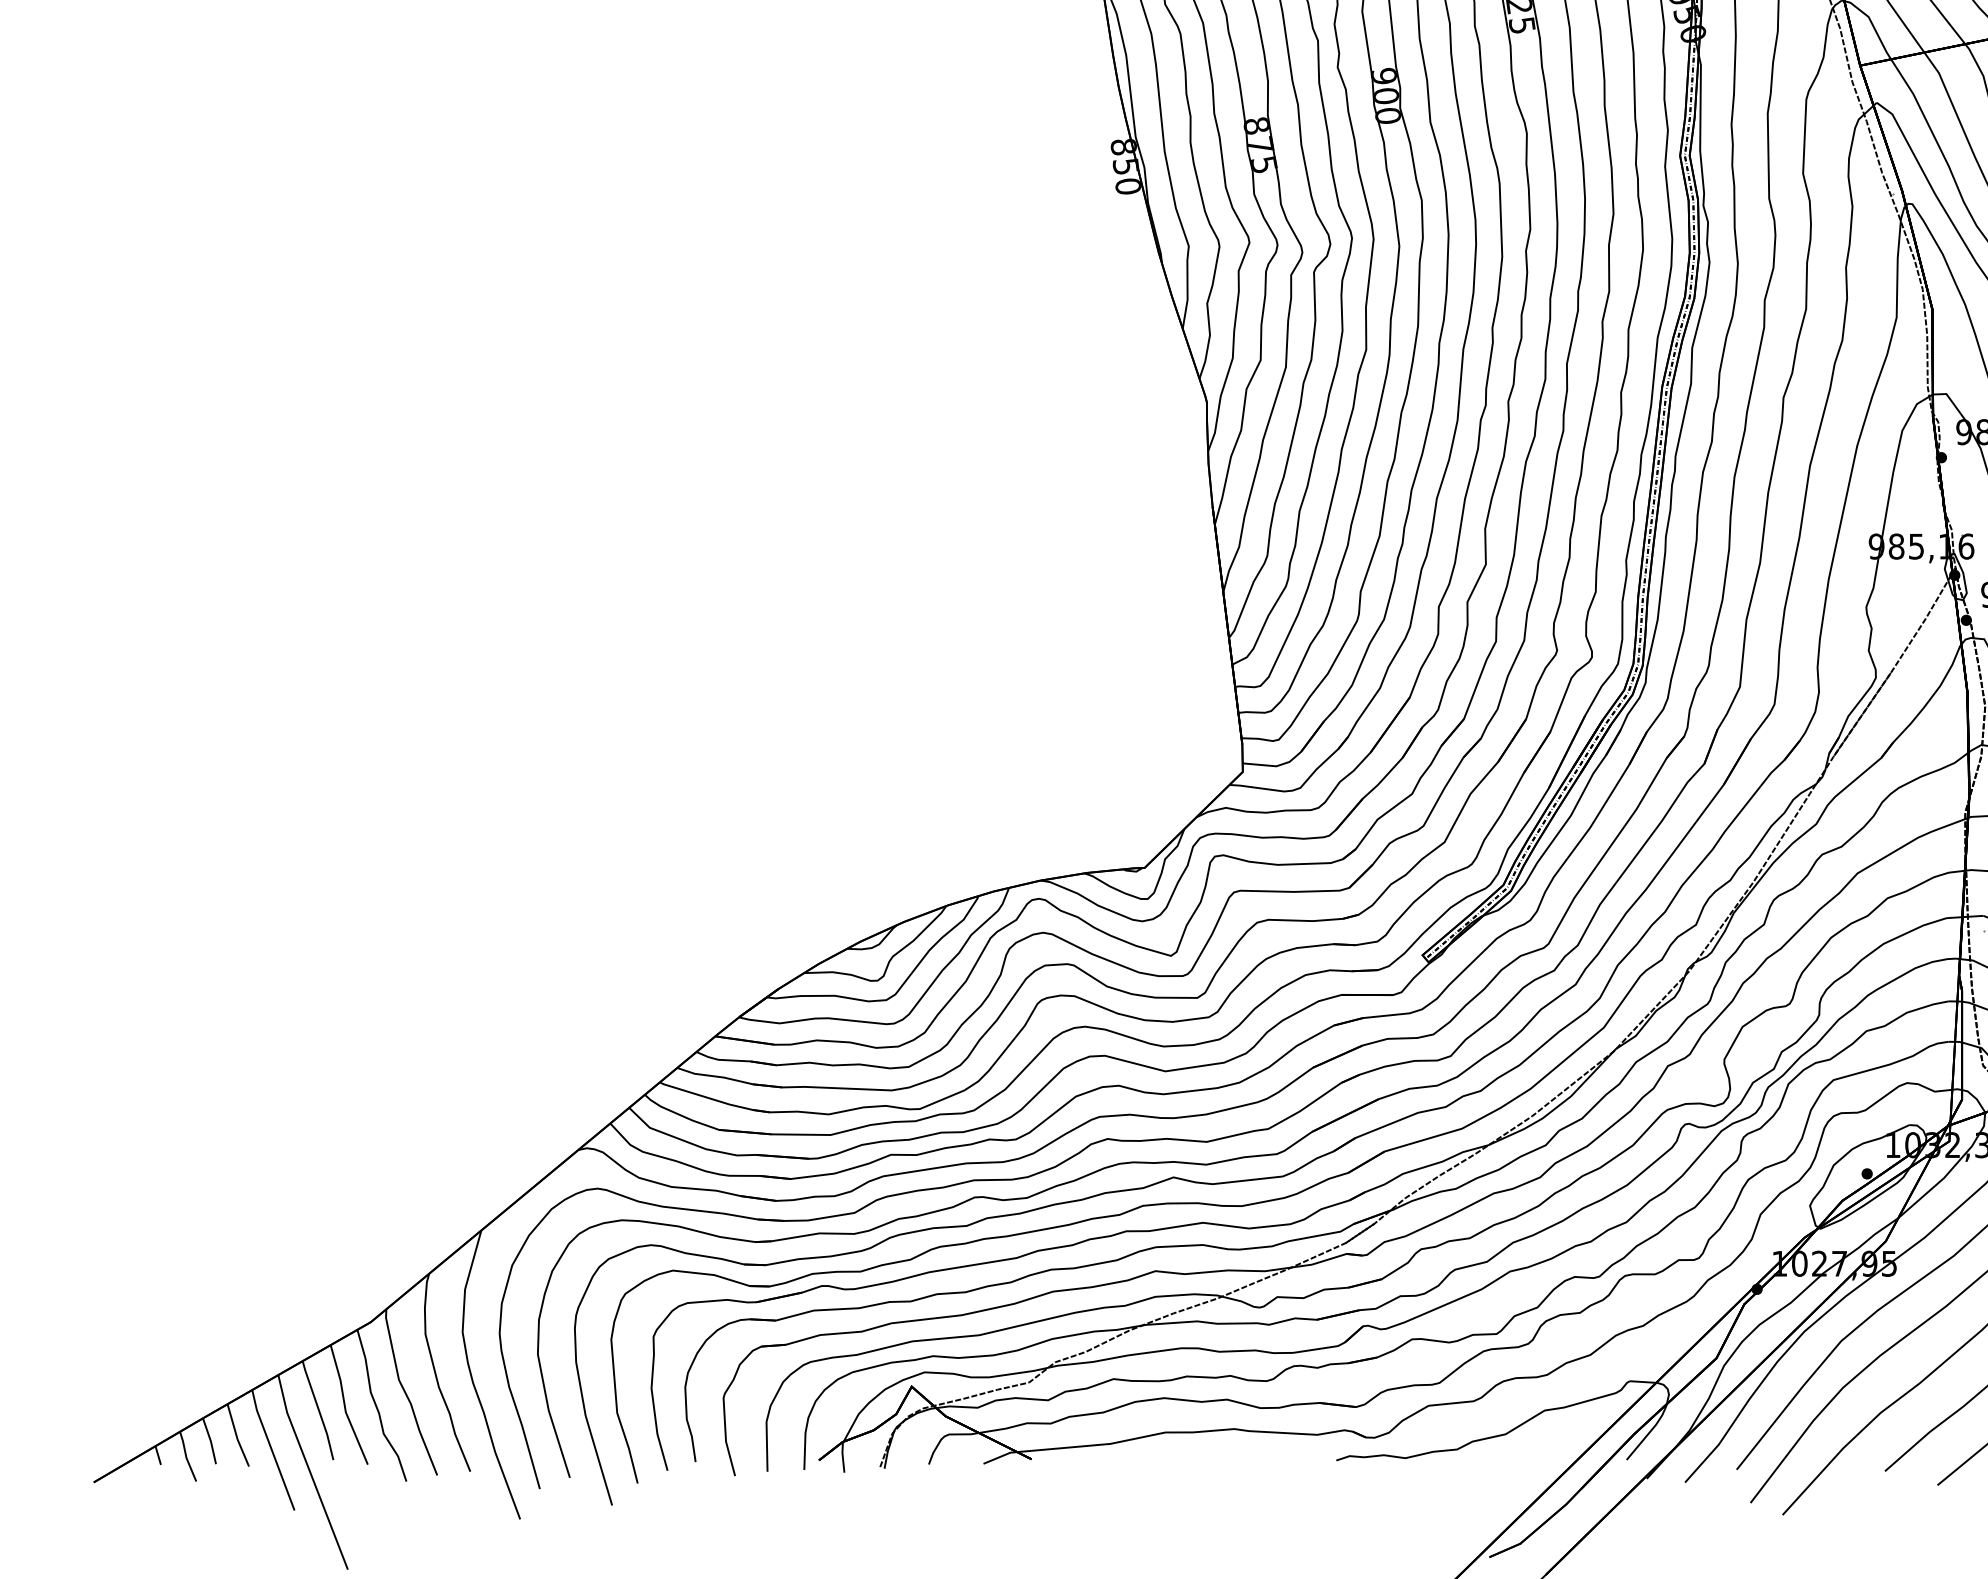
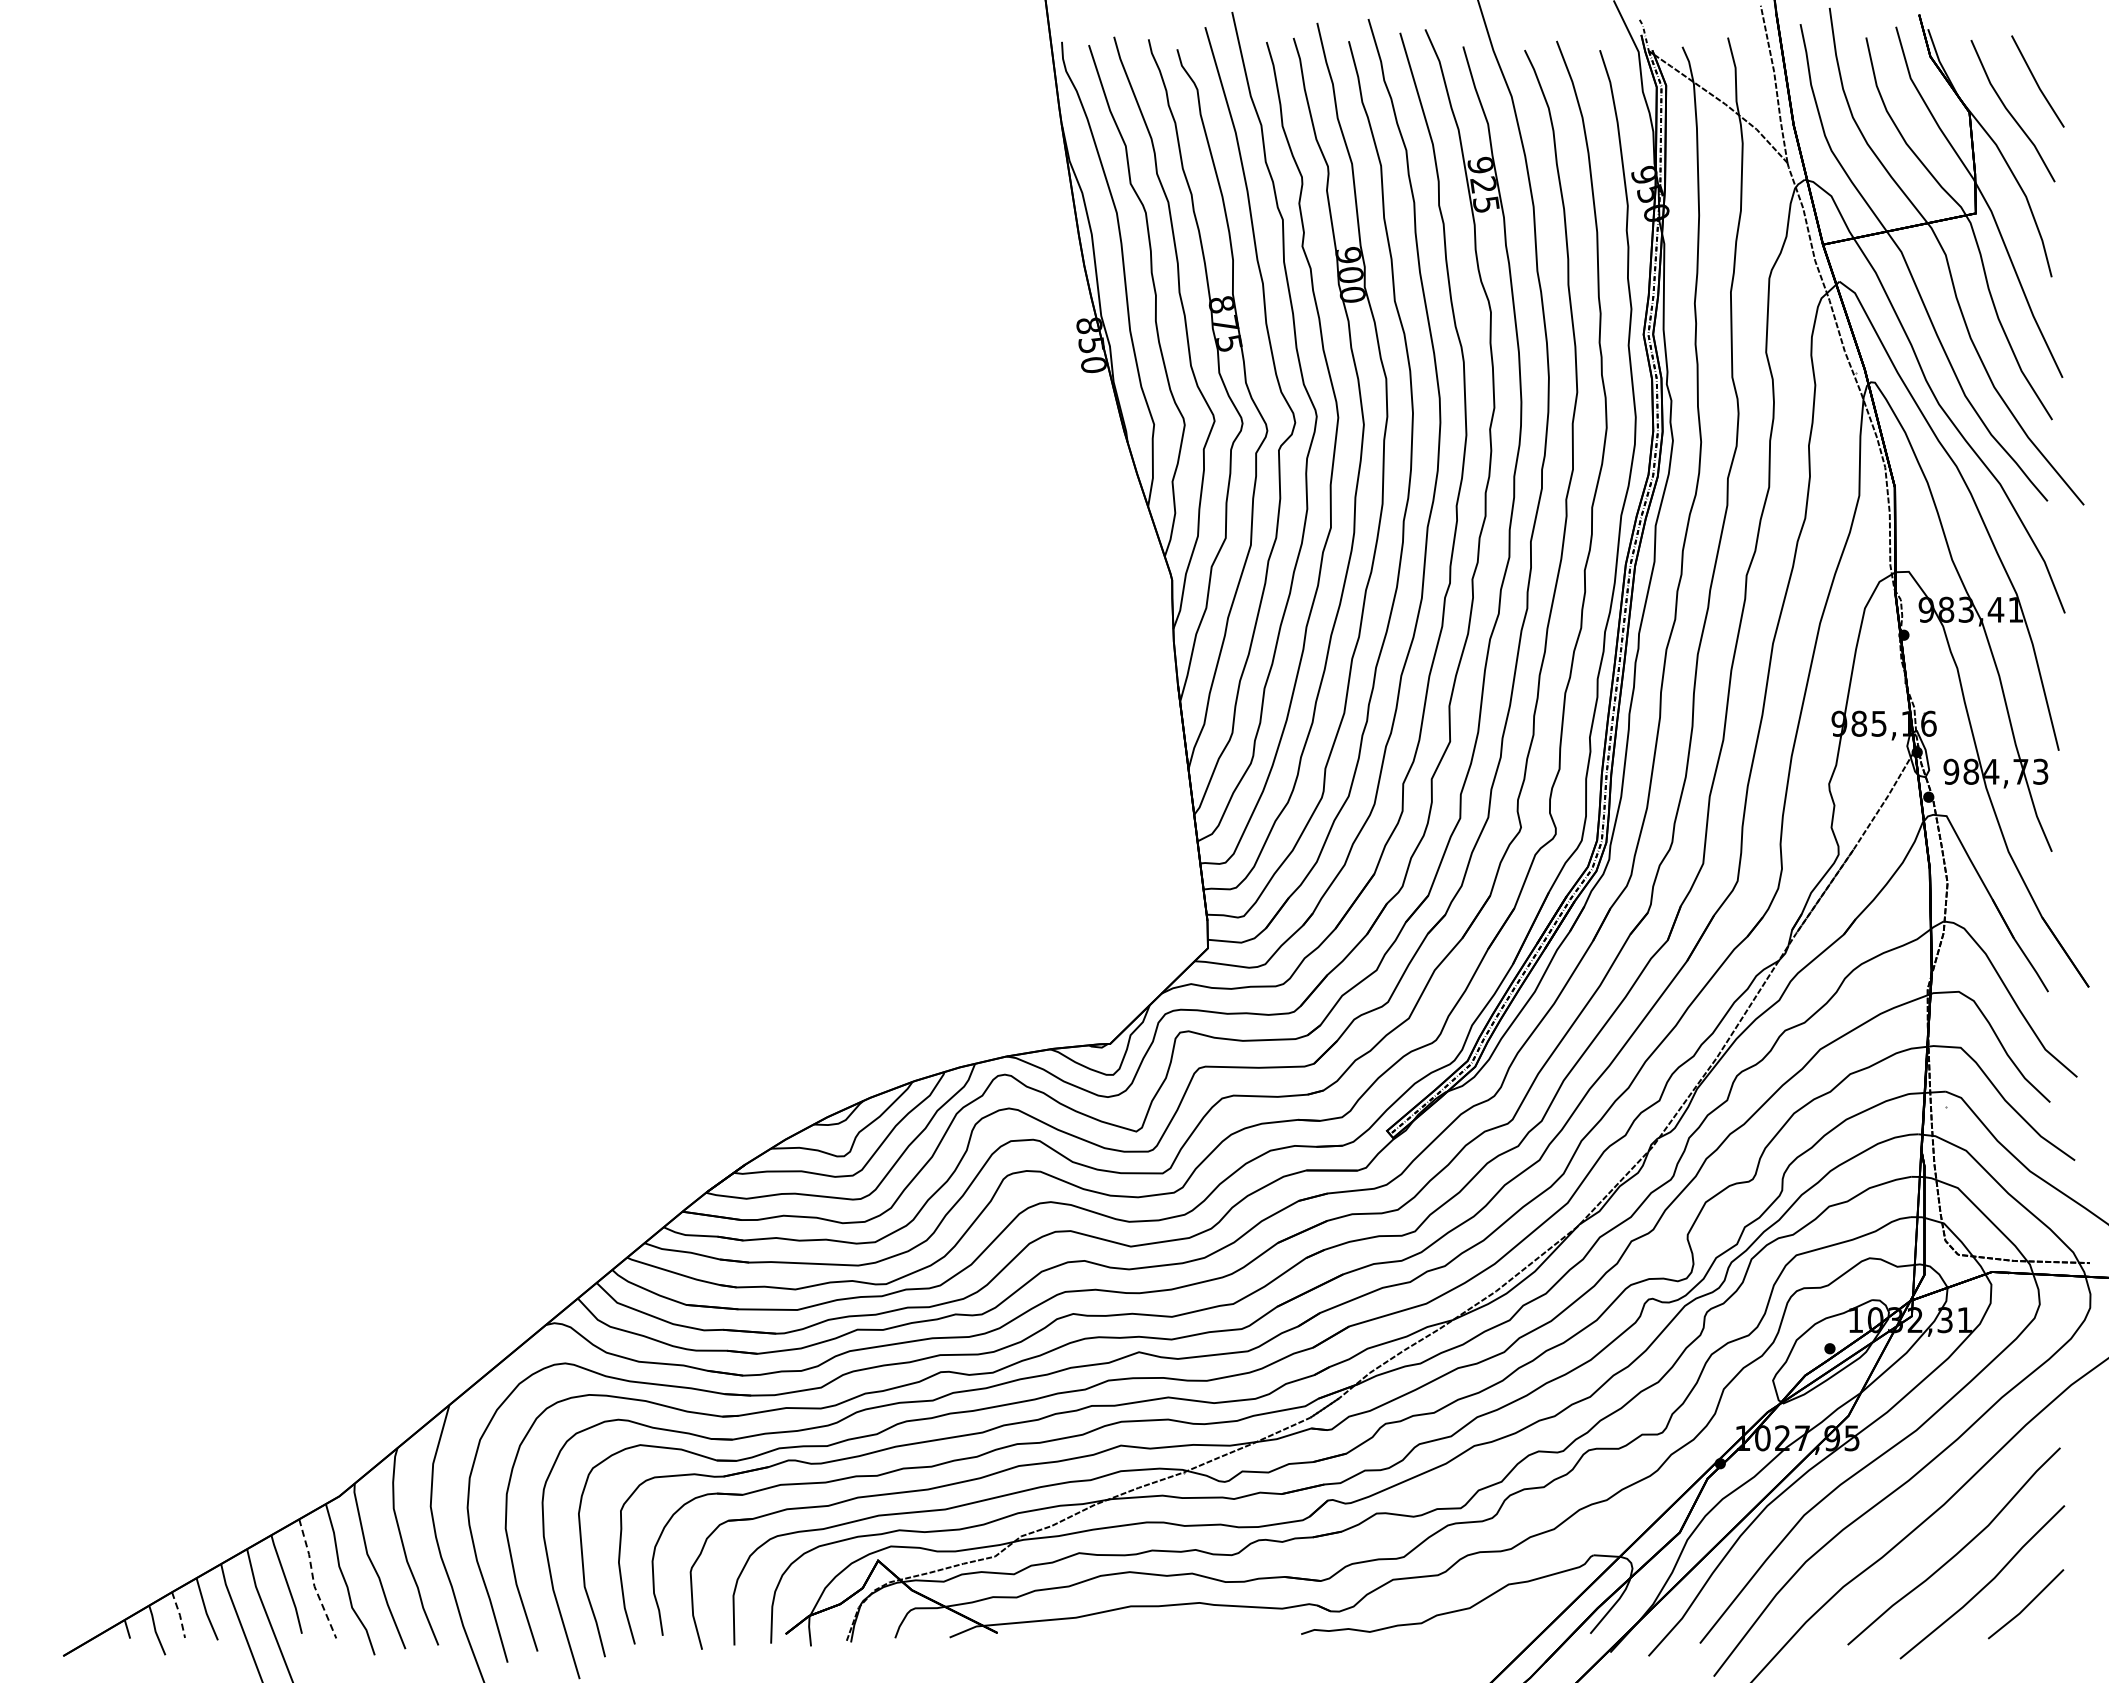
line: (344, 1406) -> (313, 1580), solid -> dashed
line: (210, 1441) -> (179, 1615), solid -> dashed

